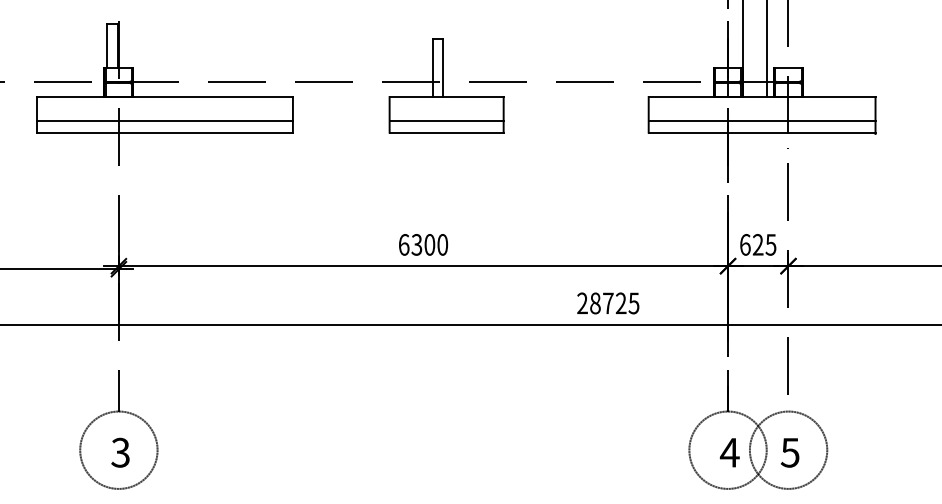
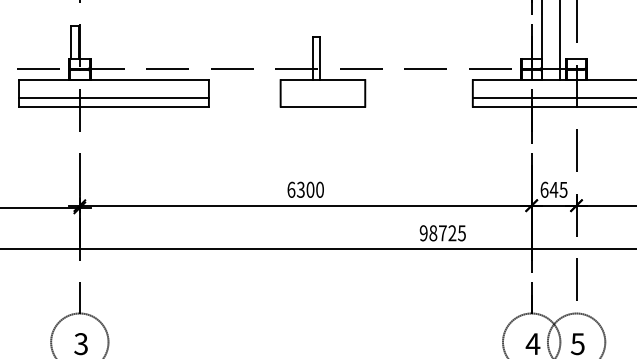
line: (446, 121) -> (322, 98), removed
text: (757, 244) -> (553, 189), 625 -> 645
text: (582, 303) -> (423, 233), 28725 -> 98725

